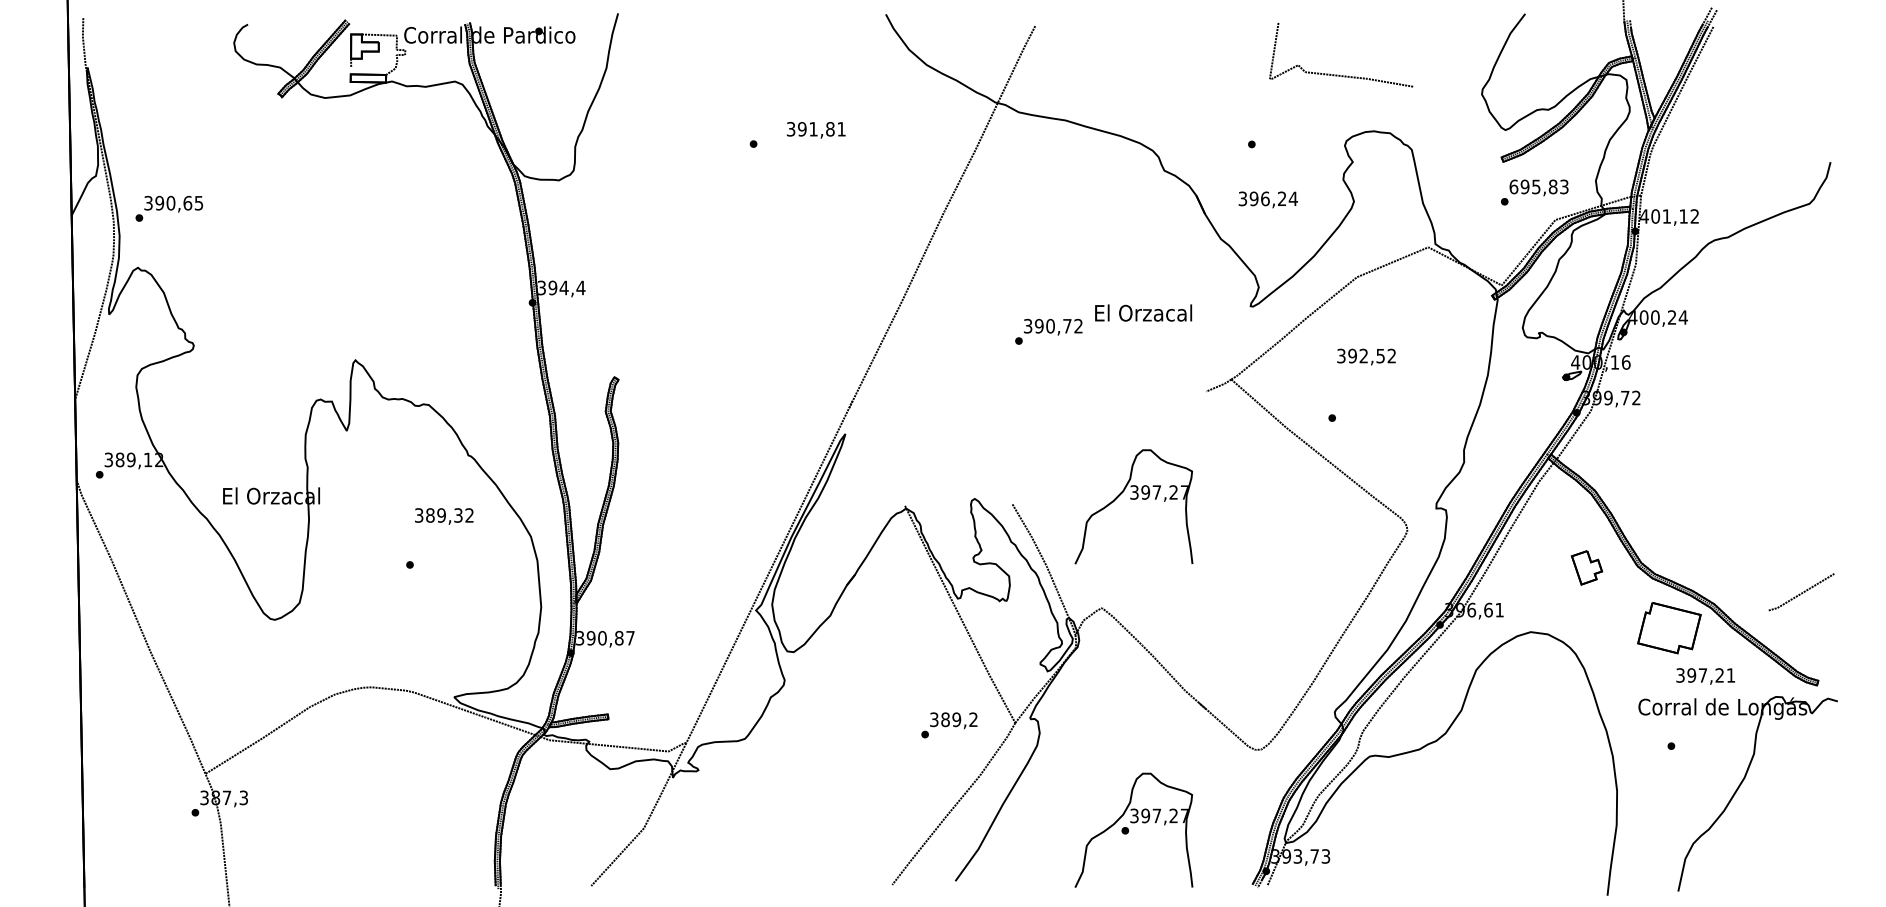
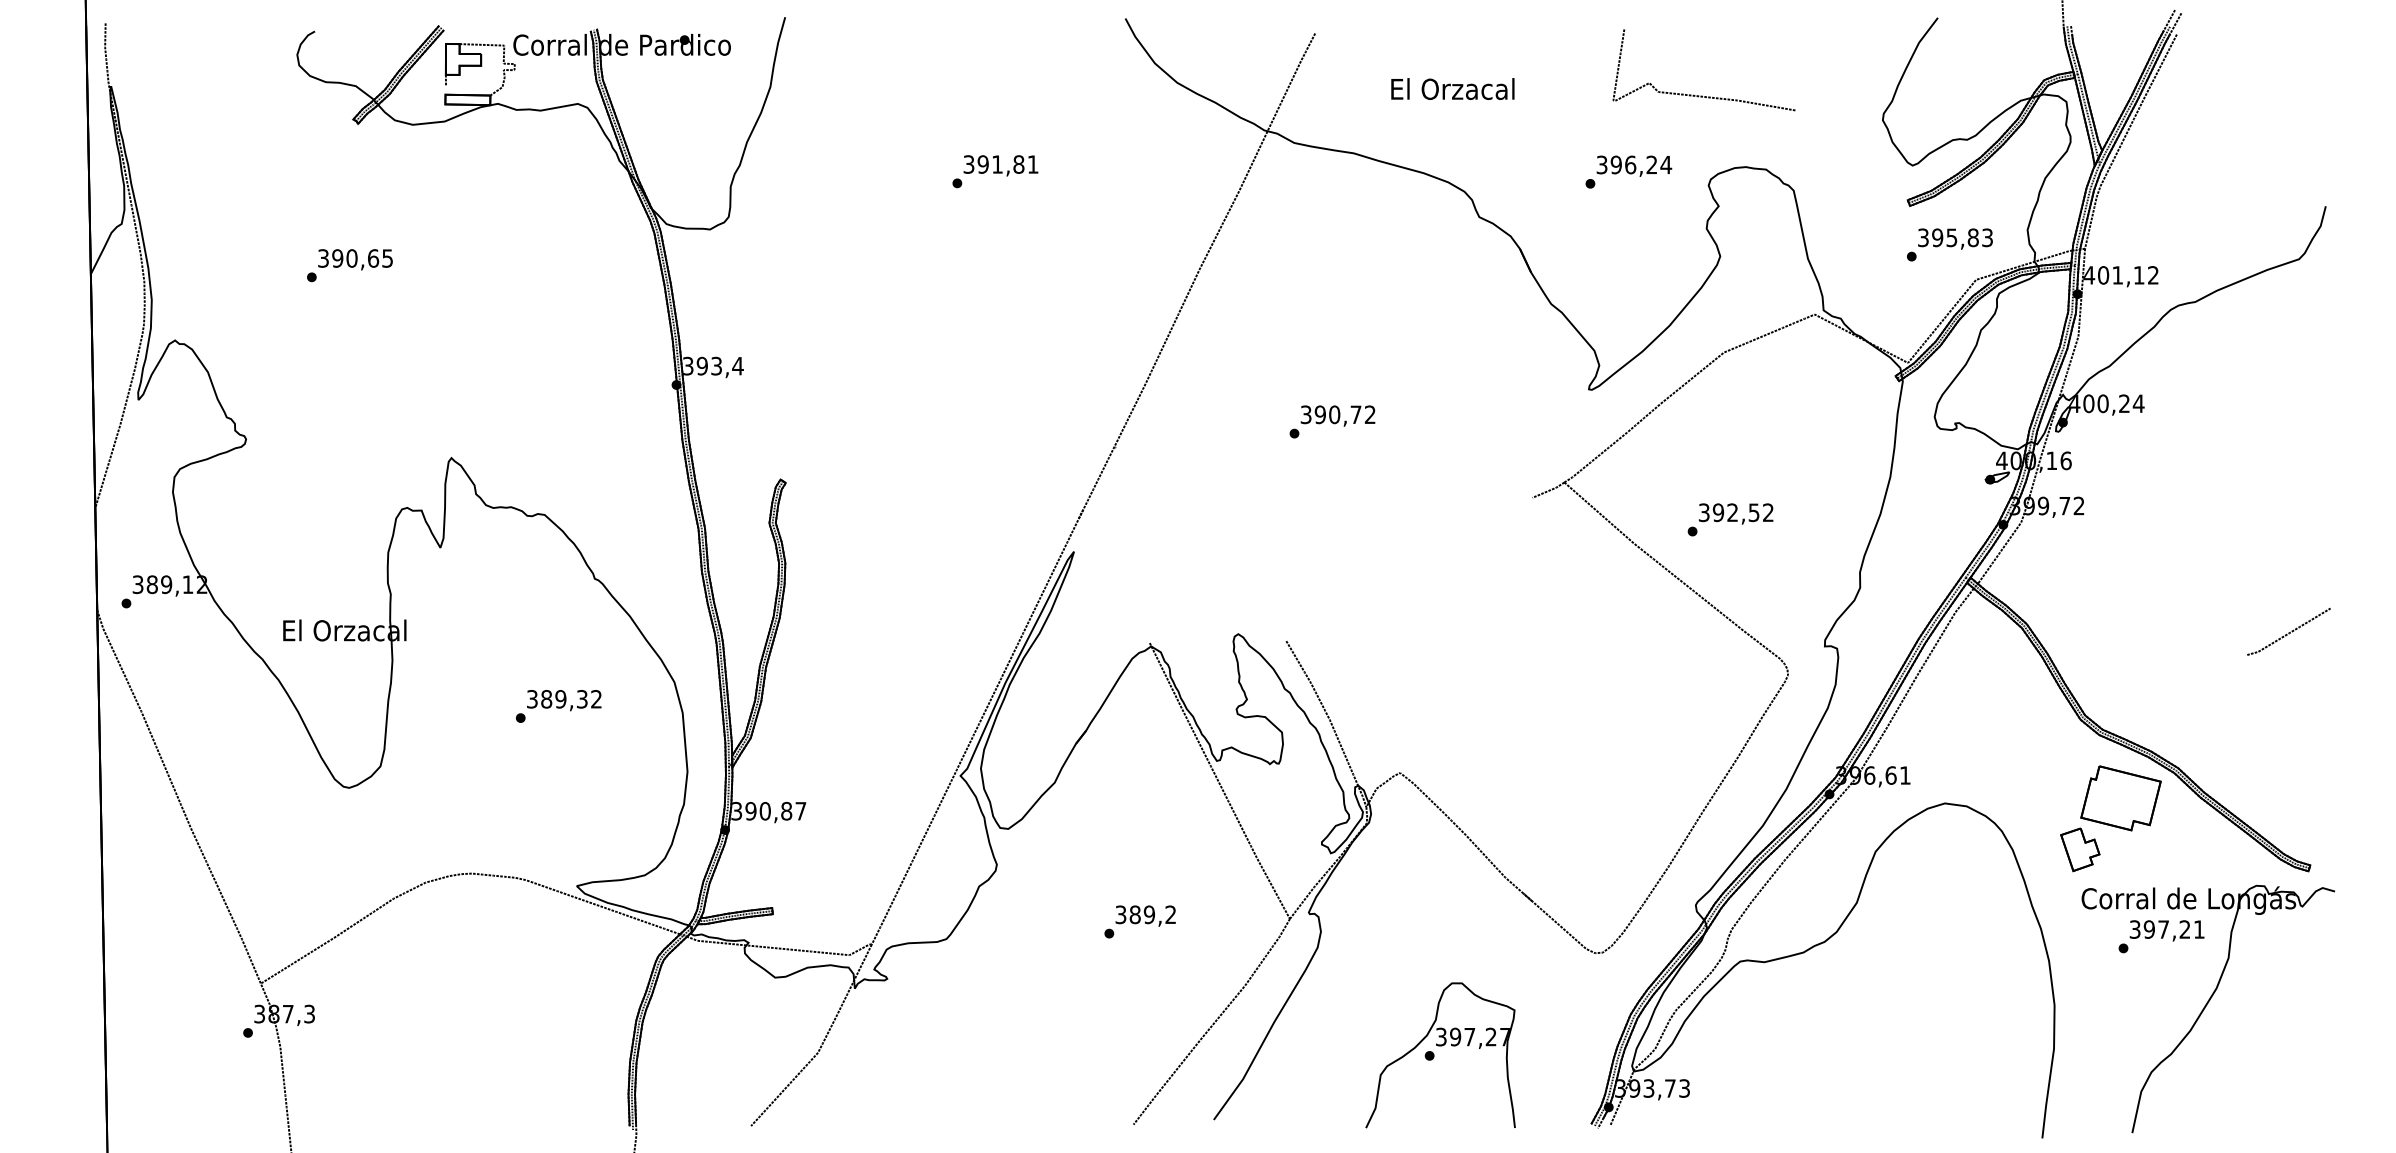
text: (815, 130) -> (1000, 165), moved
text: (1513, 186) -> (1923, 237), 695,83 -> 395,83
text: (1268, 199) -> (1634, 165), moved
text: (168, 208) -> (349, 265), moved
text: (564, 287) -> (716, 365), 394,4 -> 393,4
text: (1143, 312) -> (1452, 88), moved
text: (1366, 356) -> (1736, 513), moved
part: (1133, 499) -> (1440, 635), removed
text: (444, 516) -> (564, 700), moved
part: (1587, 567) -> (2080, 849), moved
curve: (1801, 592) -> (2288, 632), moved
text: (1705, 676) -> (2166, 930), moved
text: (948, 725) -> (1139, 921), moved

